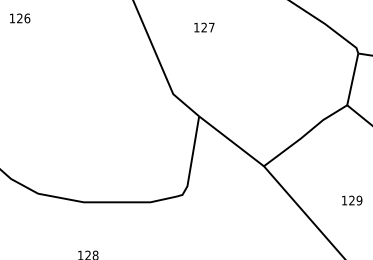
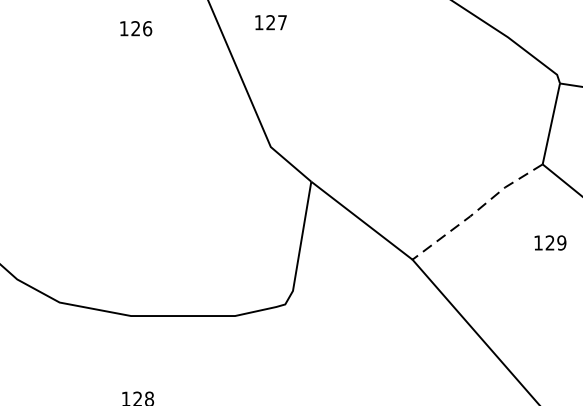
text: (20, 18) -> (136, 28), moved
text: (204, 27) -> (271, 22), moved
line: (304, 135) -> (475, 211), solid -> dashed
text: (352, 200) -> (550, 242), moved

